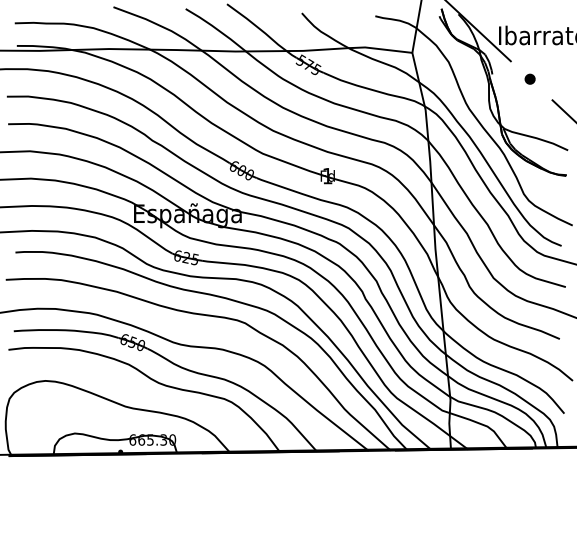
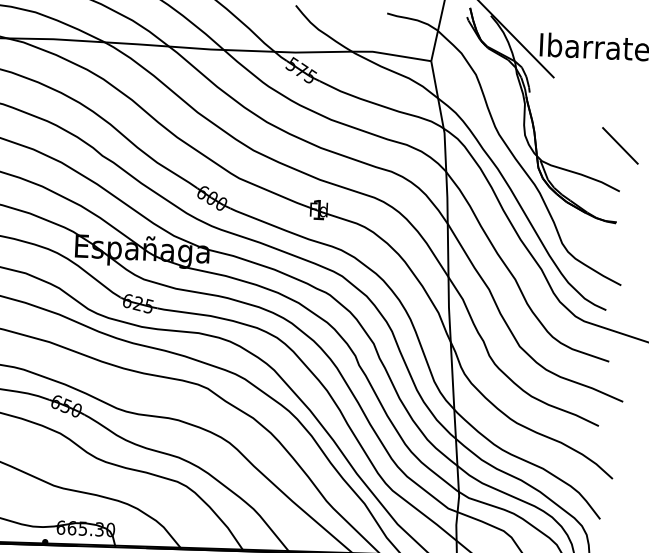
part: (529, 78) -> (575, 99), removed

